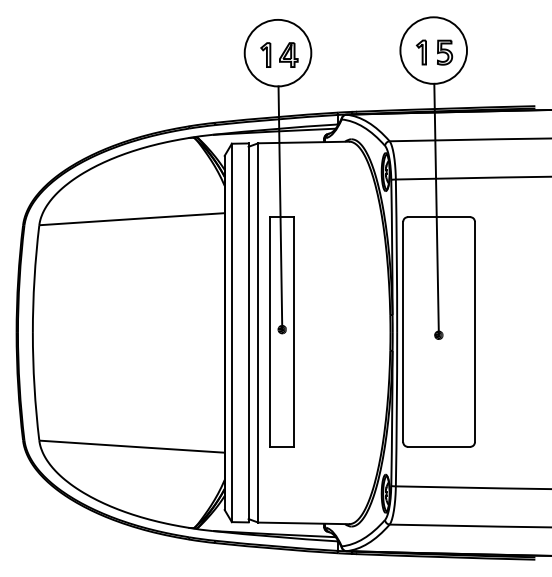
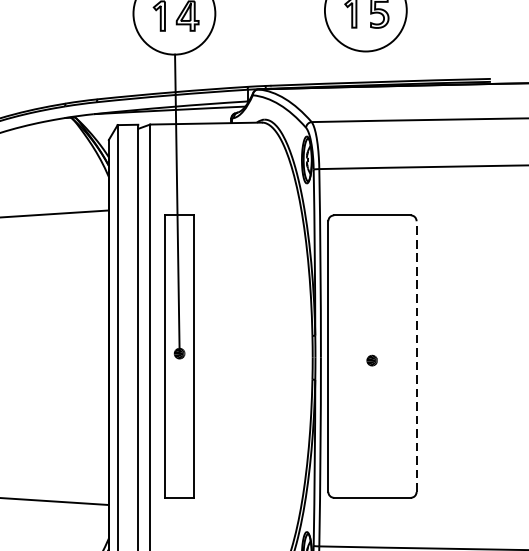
line: (436, 209) -> (369, 205), removed
line: (474, 331) -> (416, 355), solid -> dashed

